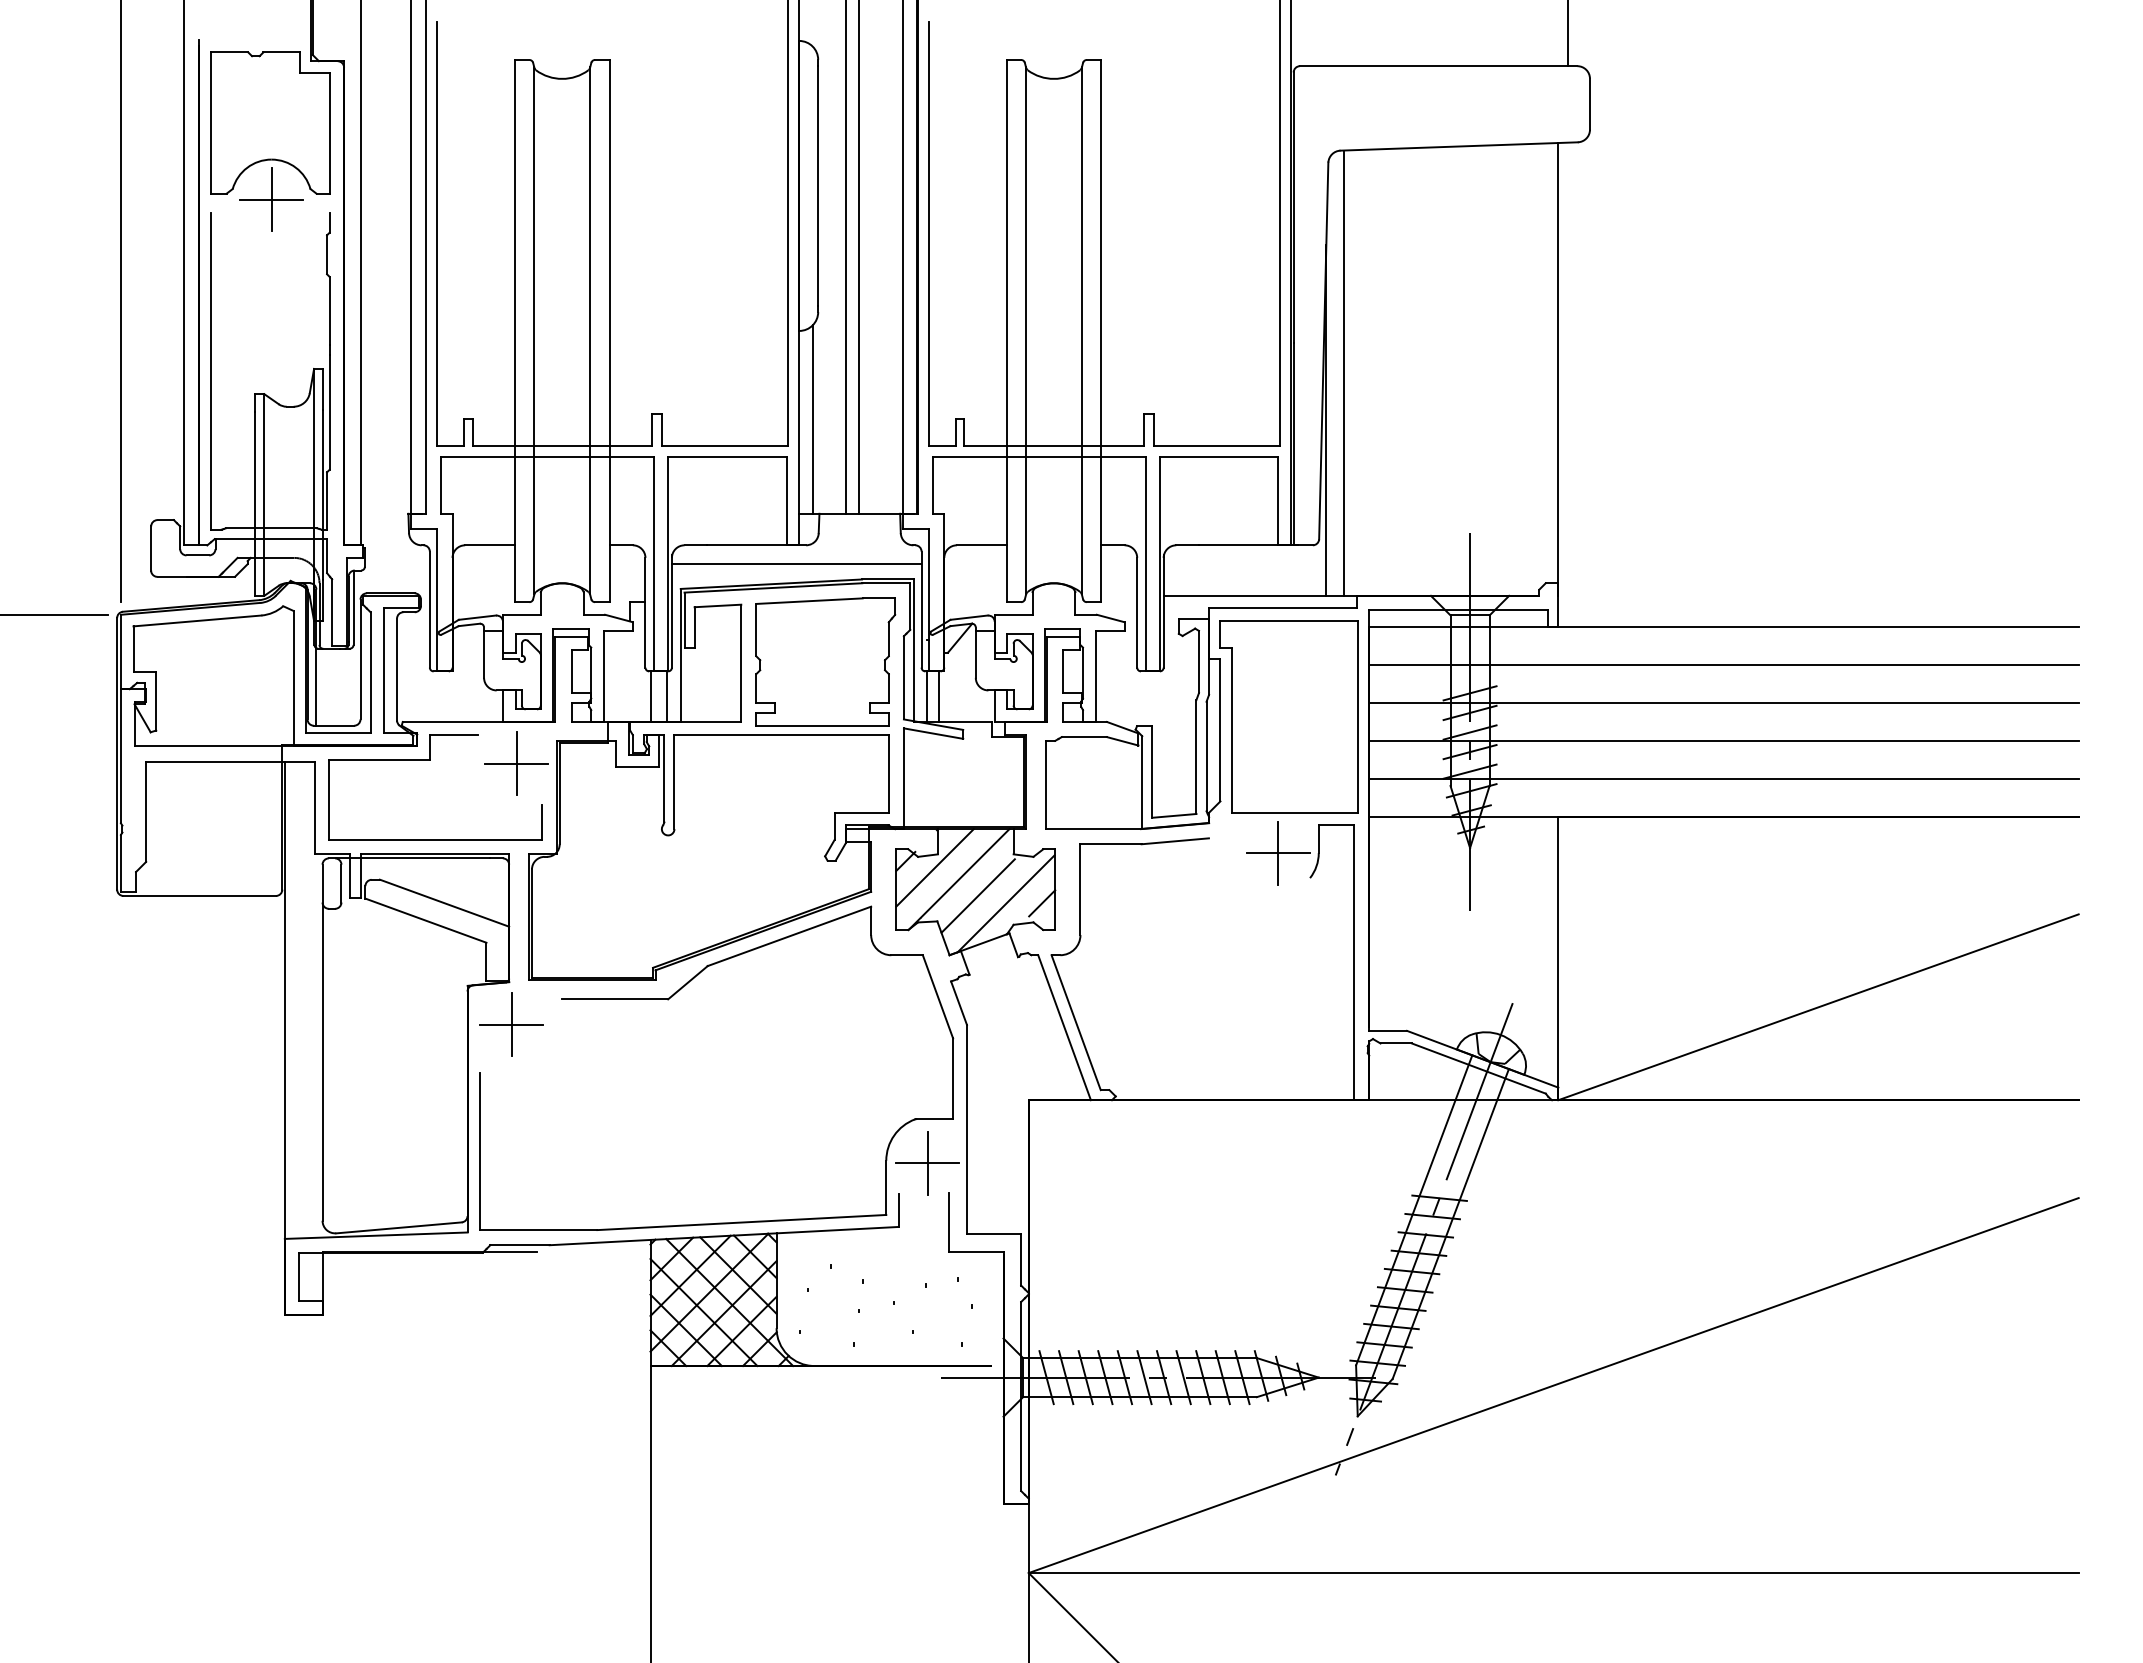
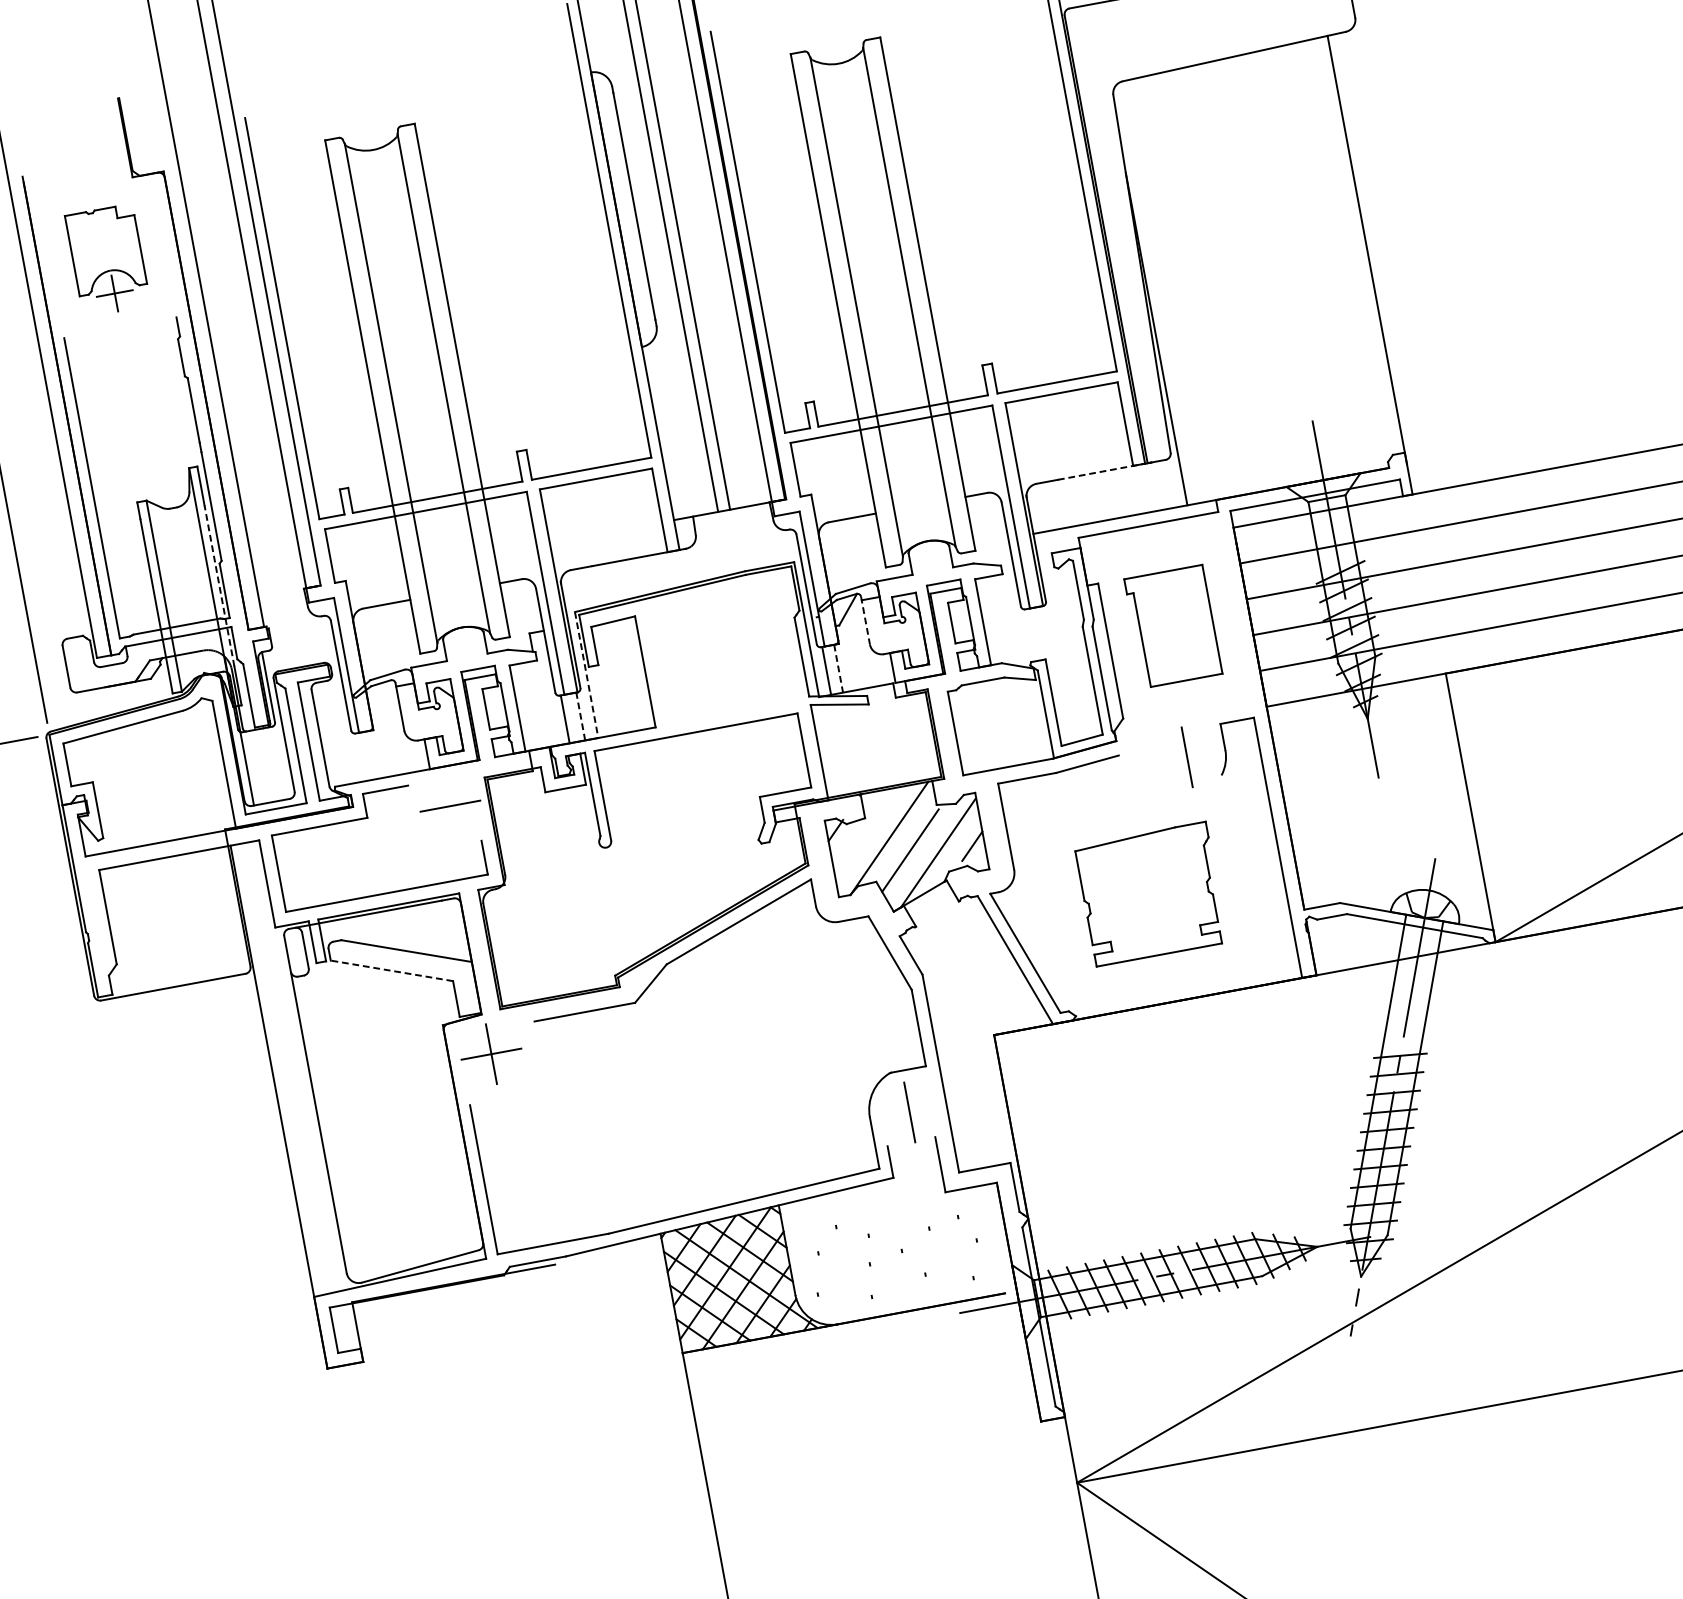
part: (270, 141) -> (108, 260), size x0.6
line: (1343, 372) -> (1164, 290), removed
line: (813, 418) -> (670, 427), removed
line: (322, 494) -> (219, 585), solid -> dashed
line: (1245, 545) -> (1102, 471), solid -> dashed
line: (796, 564) -> (680, 568), removed
line: (975, 653) -> (865, 621), solid -> dashed
line: (680, 655) -> (586, 675), solid -> dashed
part: (825, 661) -> (1150, 893), moved
line: (666, 696) -> (580, 716), solid -> dashed
line: (939, 697) -> (839, 669), solid -> dashed
part: (1288, 716) -> (1172, 626), size x0.6
line: (516, 763) -> (450, 806), removed
line: (1277, 853) -> (1186, 757), removed
line: (934, 867) -> (864, 831), removed
line: (425, 920) -> (391, 970), solid -> dashed
line: (927, 1163) -> (909, 1112), removed

